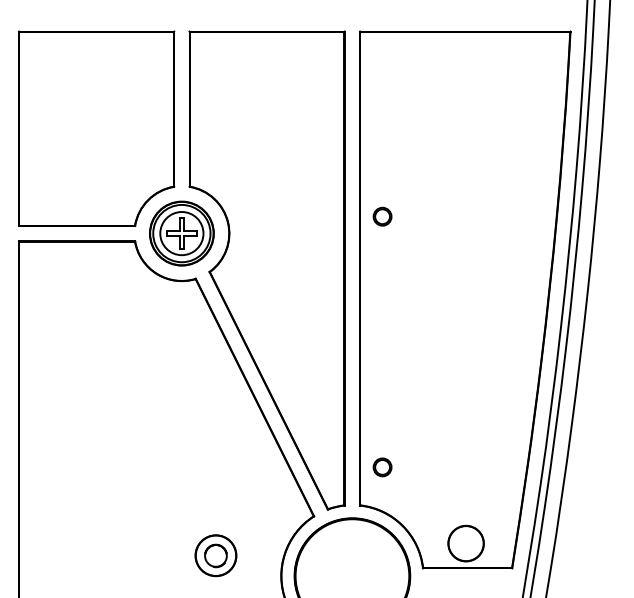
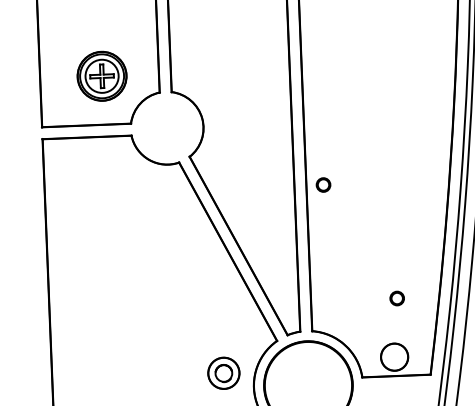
part: (382, 216) -> (323, 184), moved
part: (181, 233) -> (101, 76), moved
part: (382, 467) -> (397, 298), moved
part: (215, 555) -> (223, 373), moved

